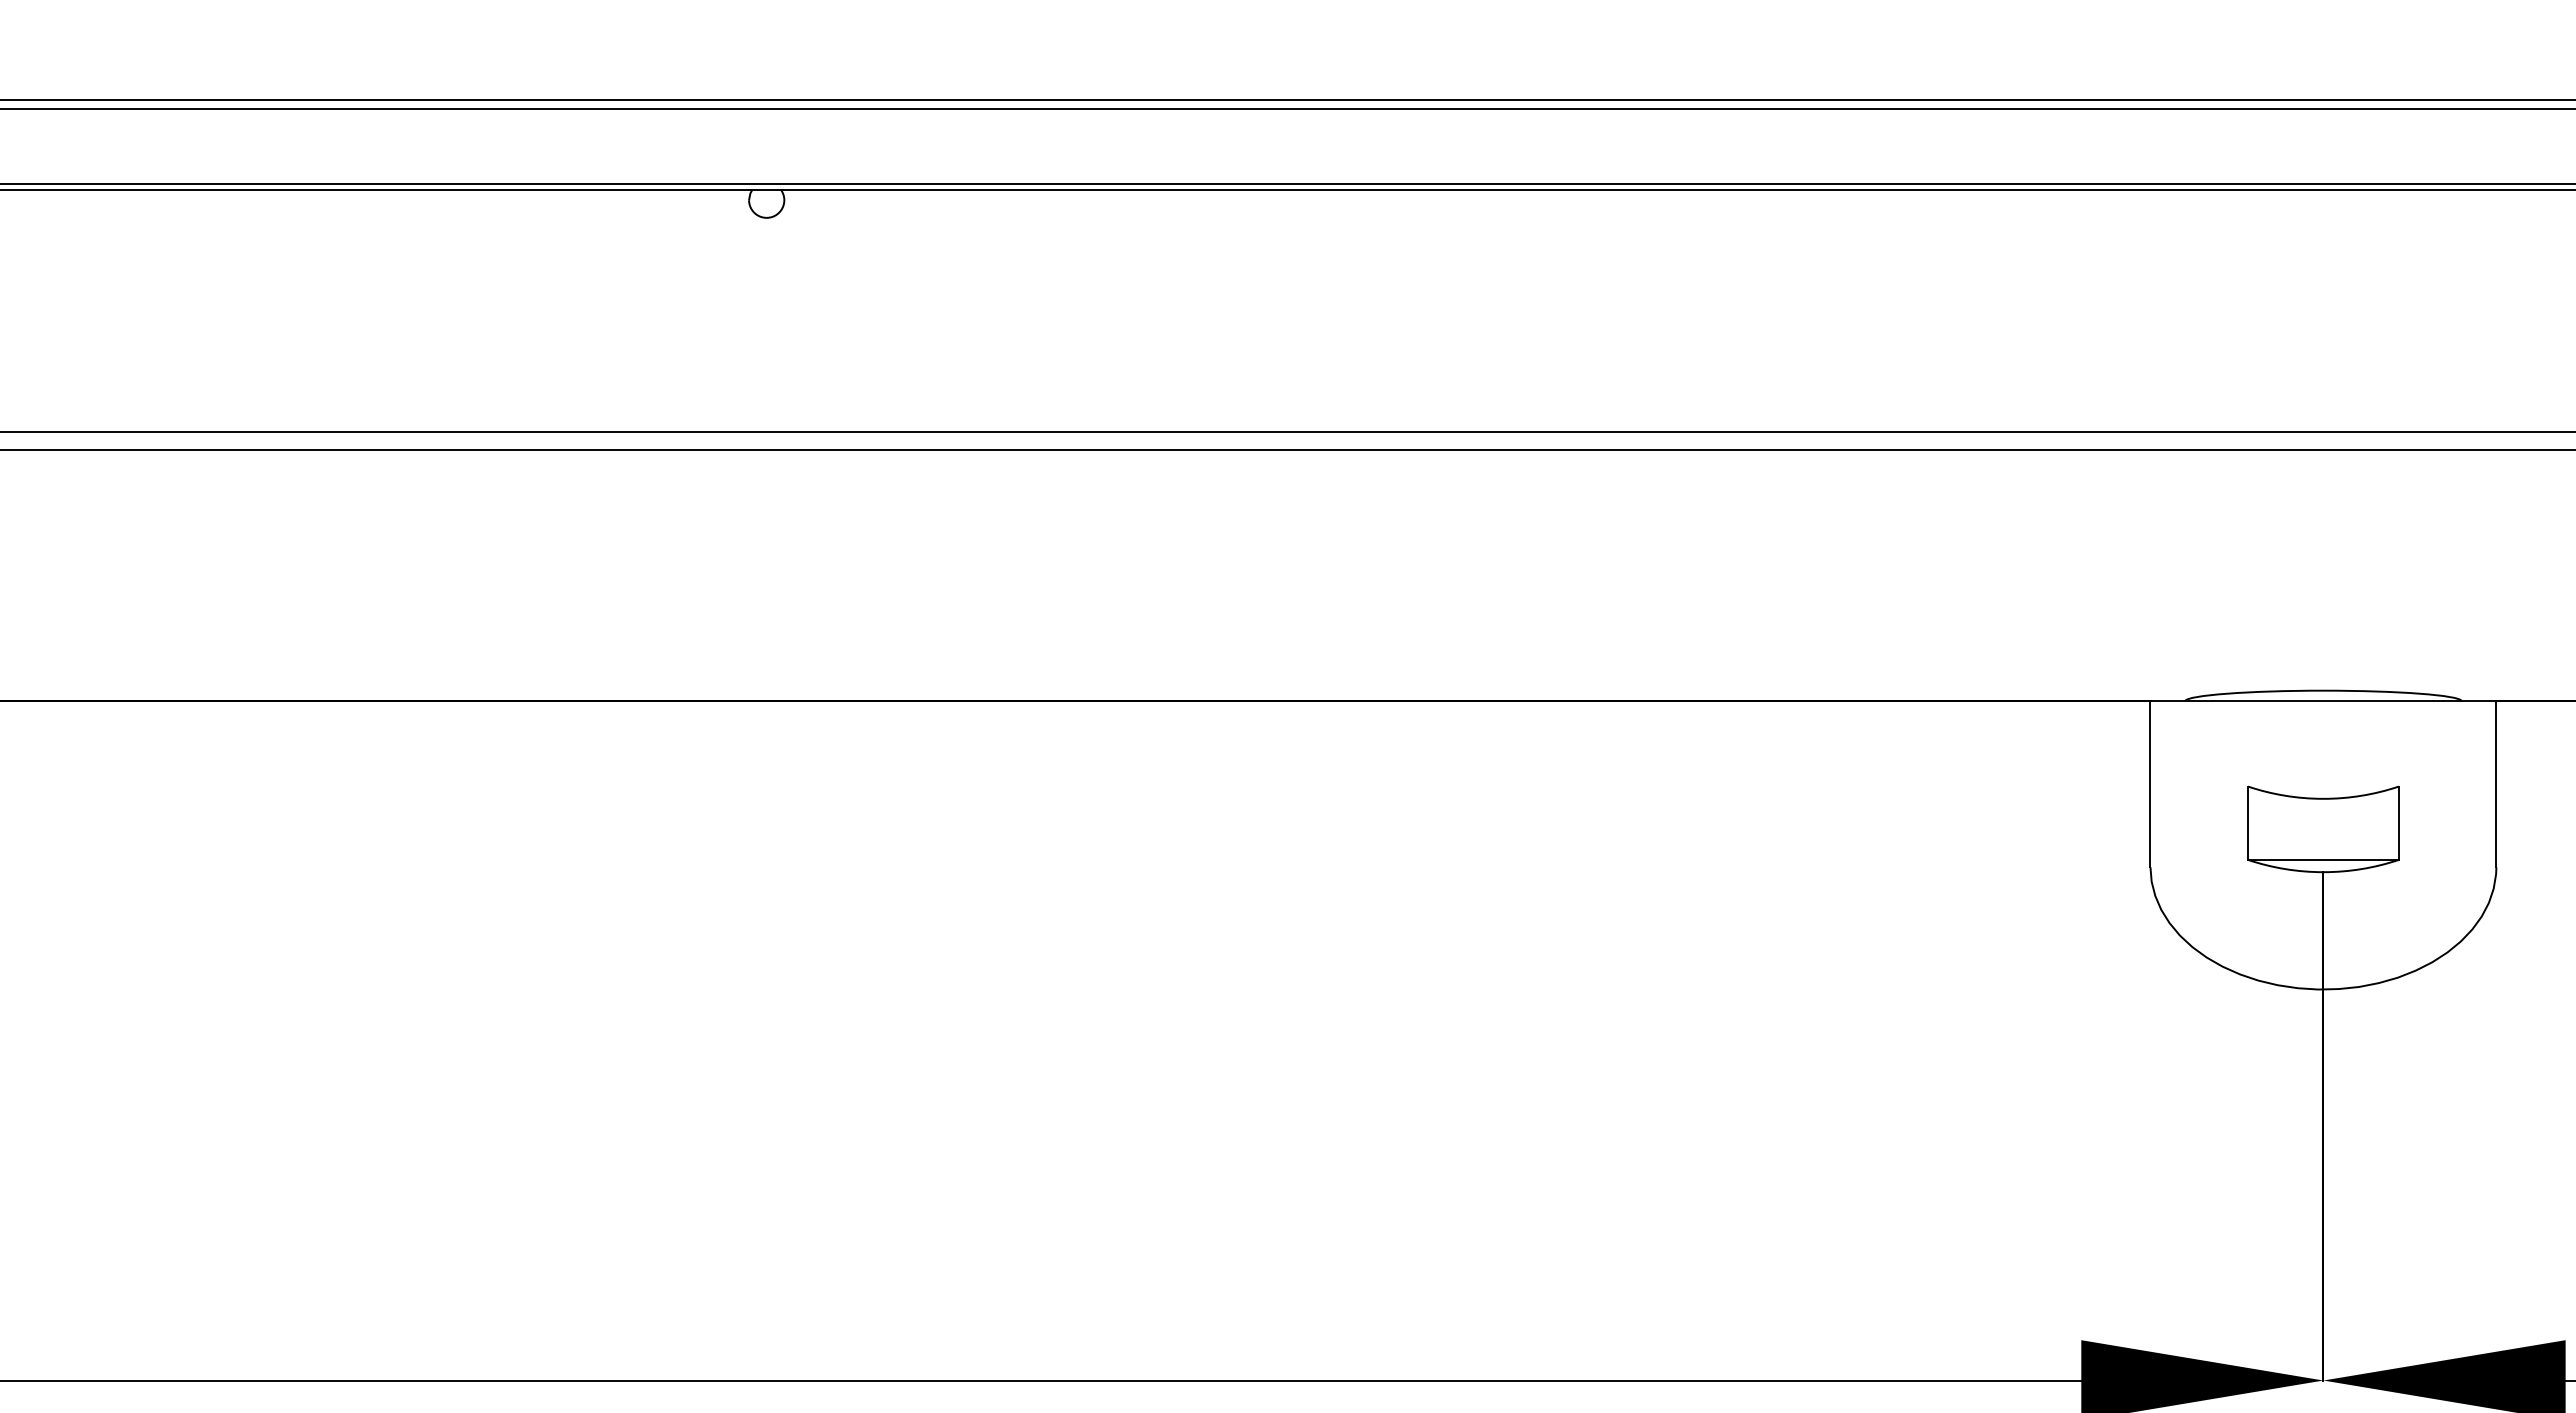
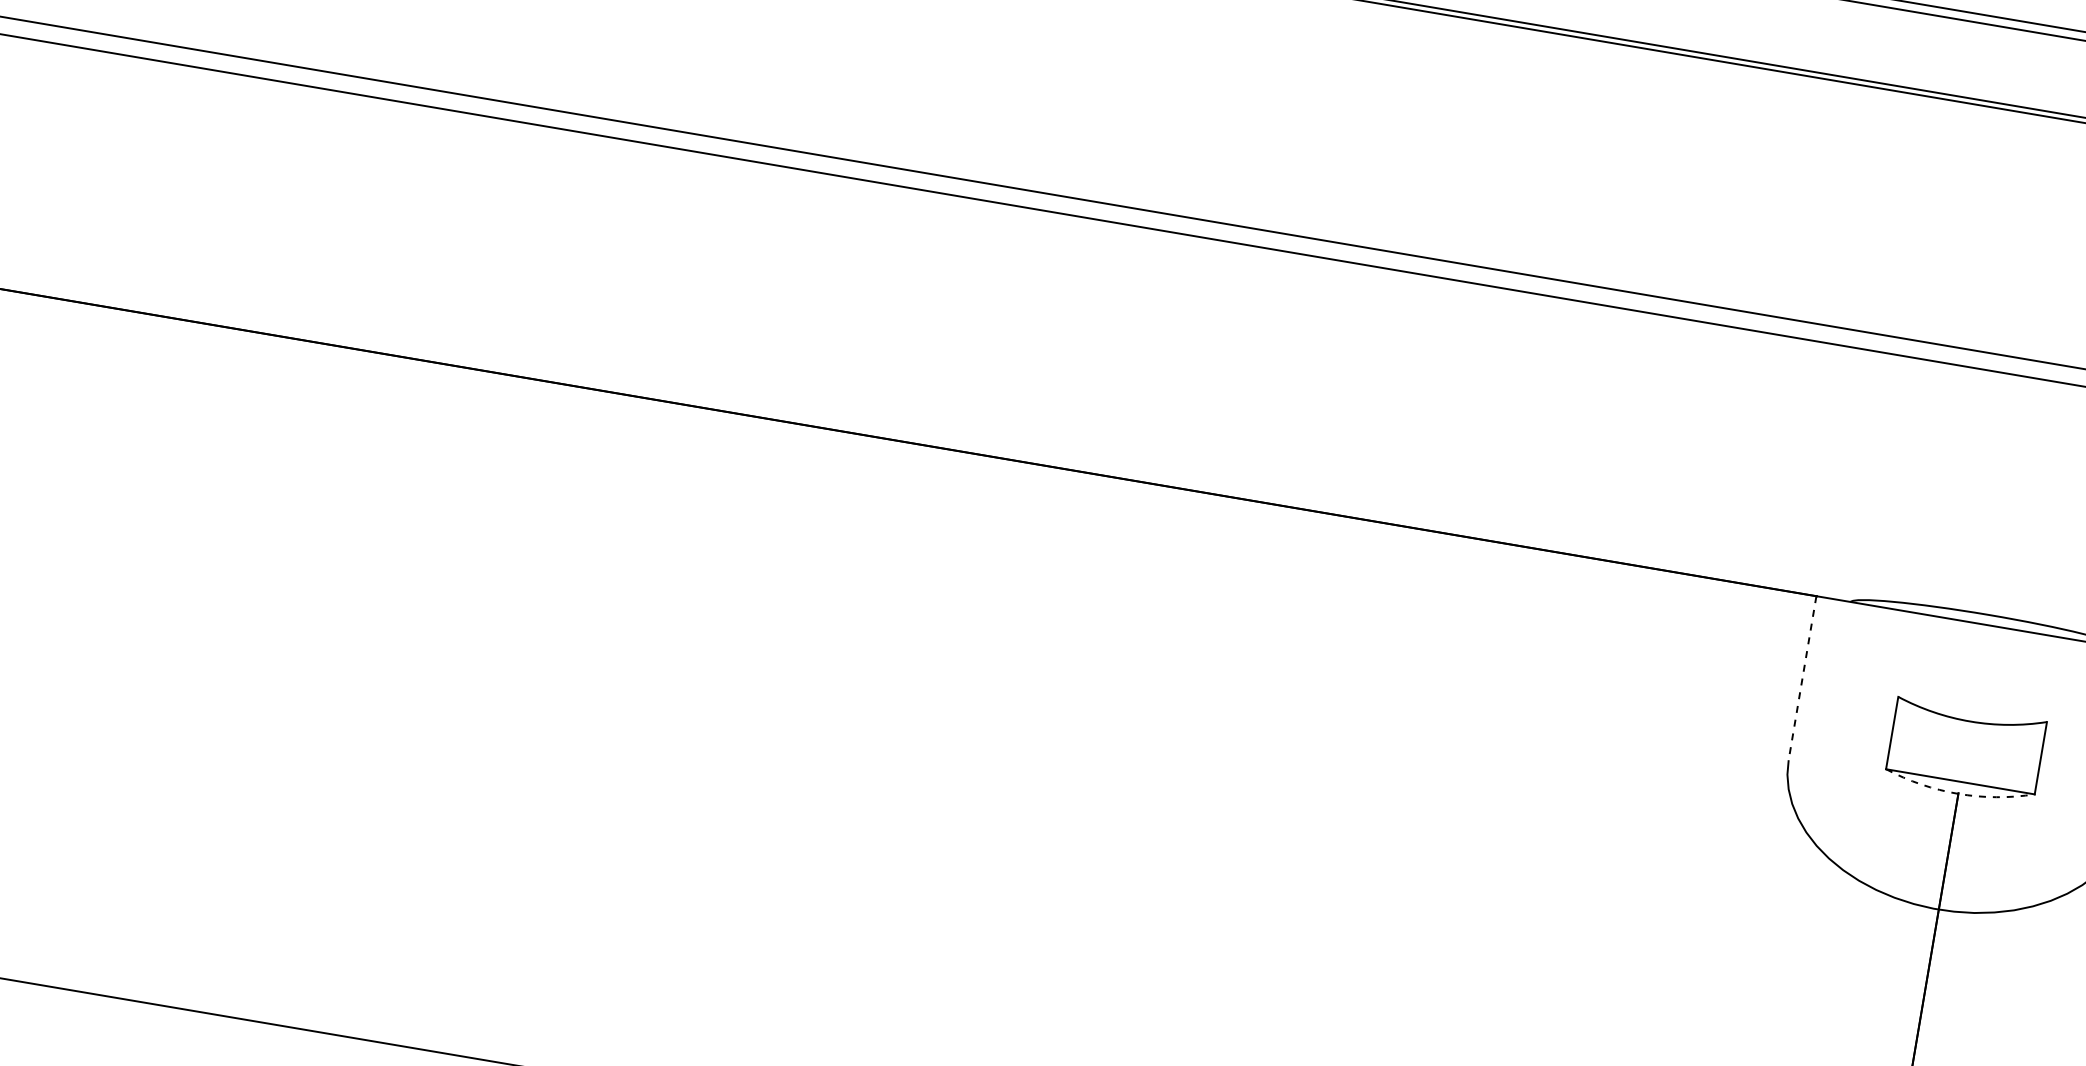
line: (2150, 784) -> (1802, 678), solid -> dashed
arc: (2323, 872) -> (1958, 794), solid -> dashed

